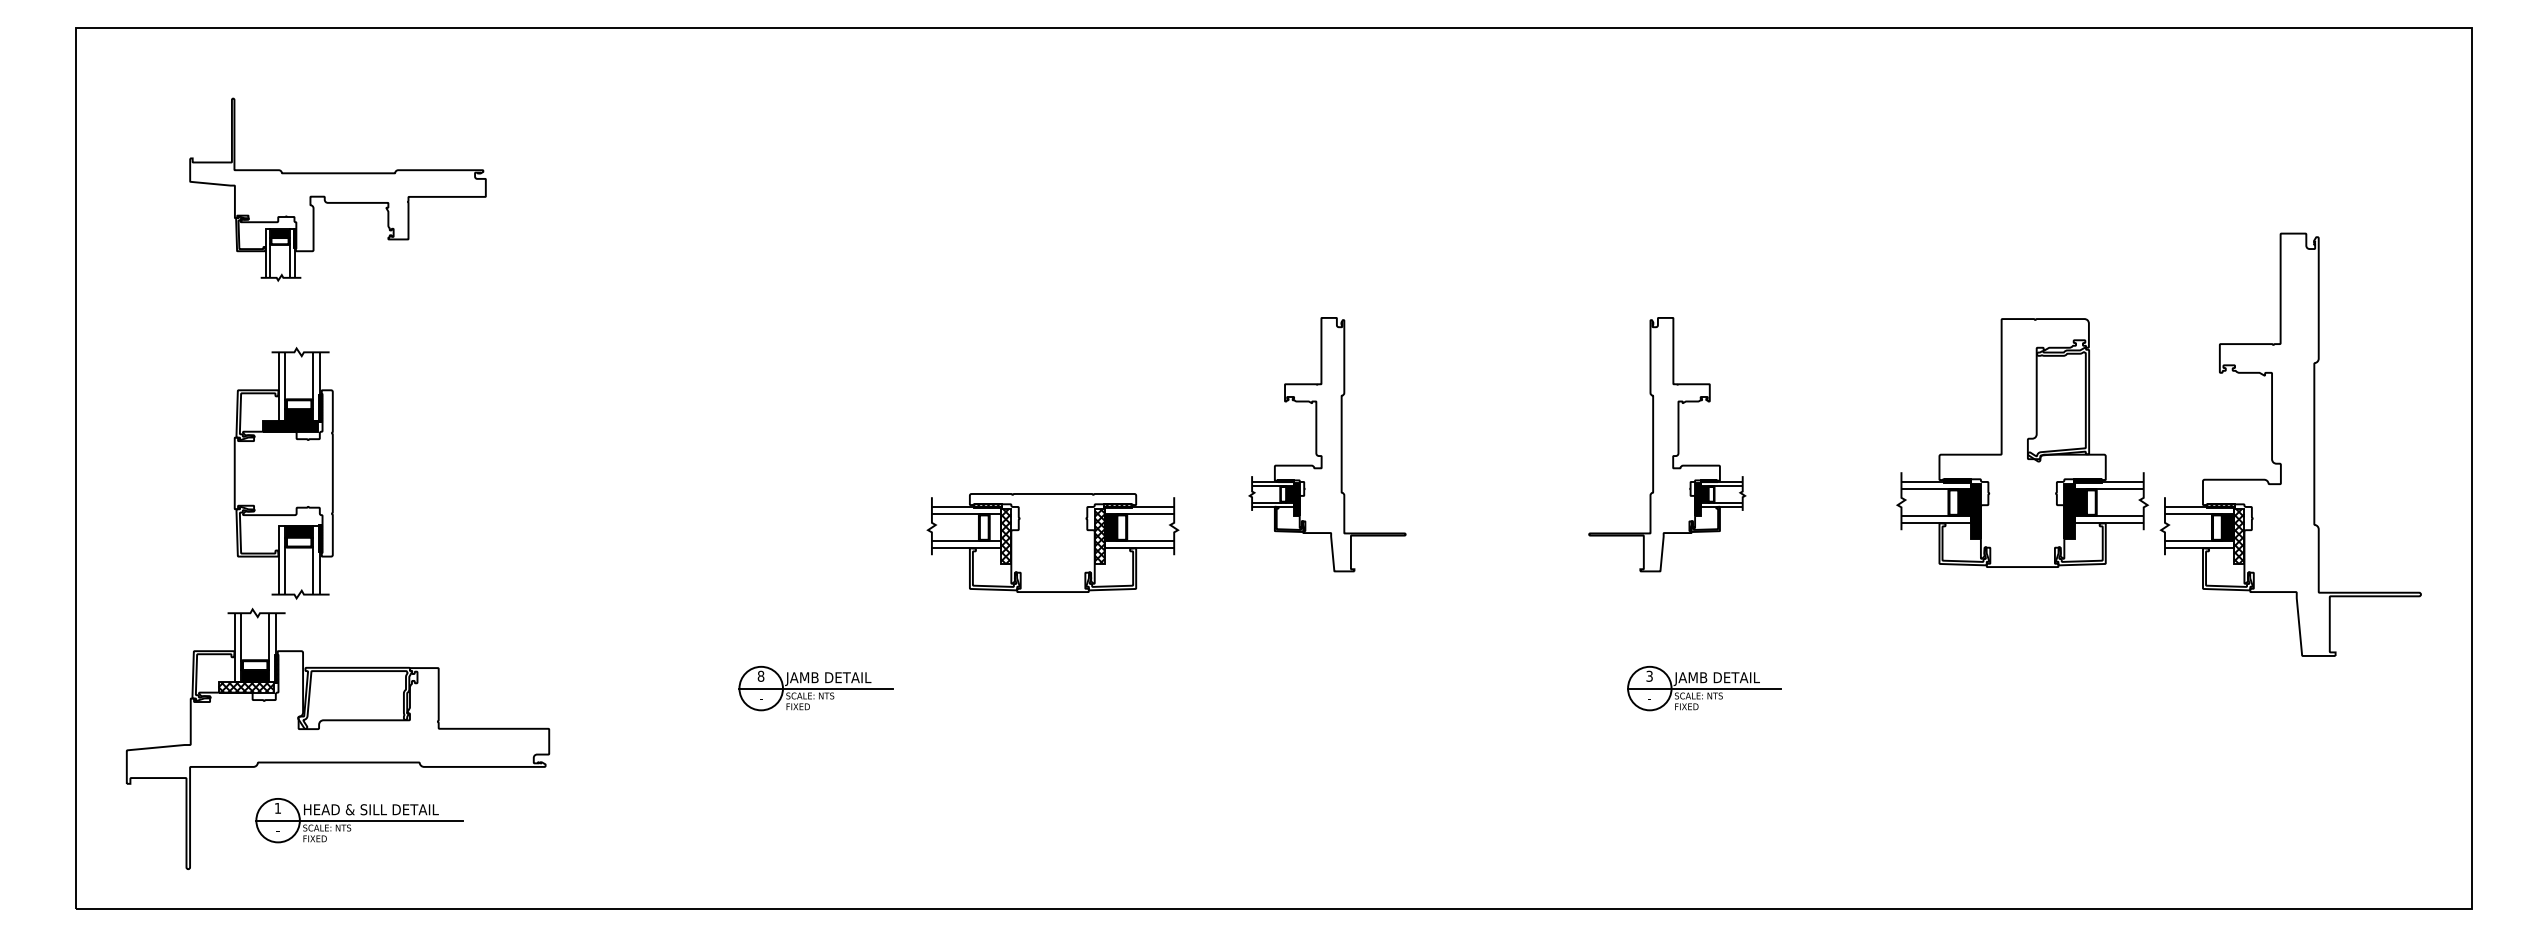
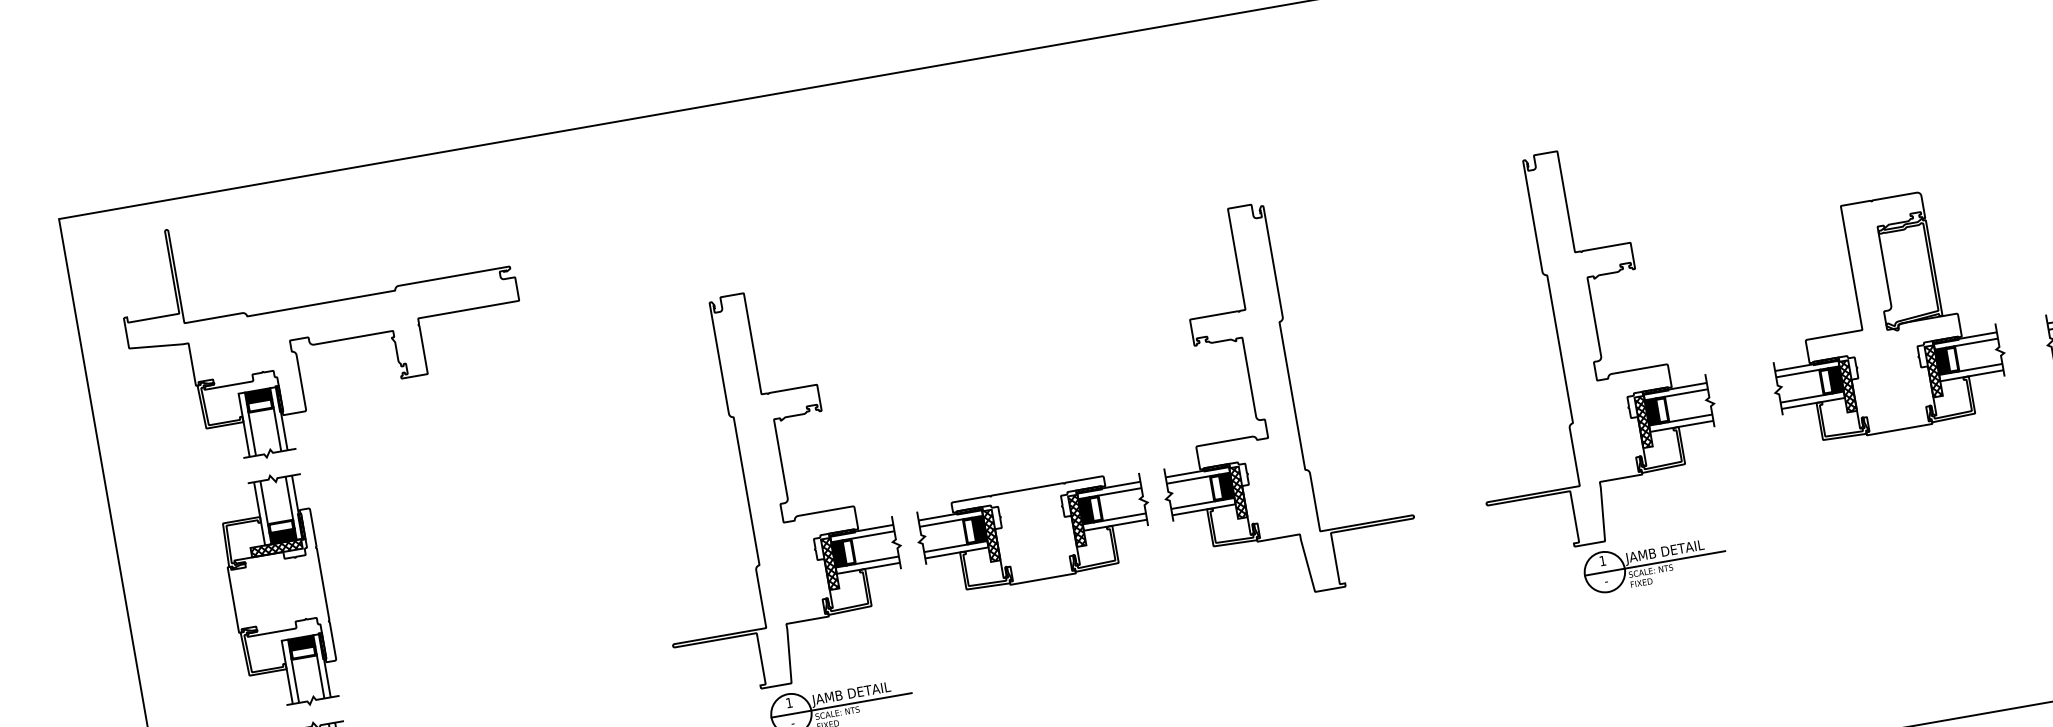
part: (337, 189) -> (323, 324), size x1.43
part: (2022, 442) -> (1879, 315), moved
part: (778, 444) -> (768, 487), added
part: (1327, 444) -> (1270, 400), size x1.67
part: (1667, 444) -> (1582, 345), size x1.67
part: (283, 473) -> (278, 592), moved
fill: (994, 527) -> (979, 529), added
text: (760, 675) -> (788, 702), 8 -> 1
text: (1649, 675) -> (1602, 560), 3 -> 1

